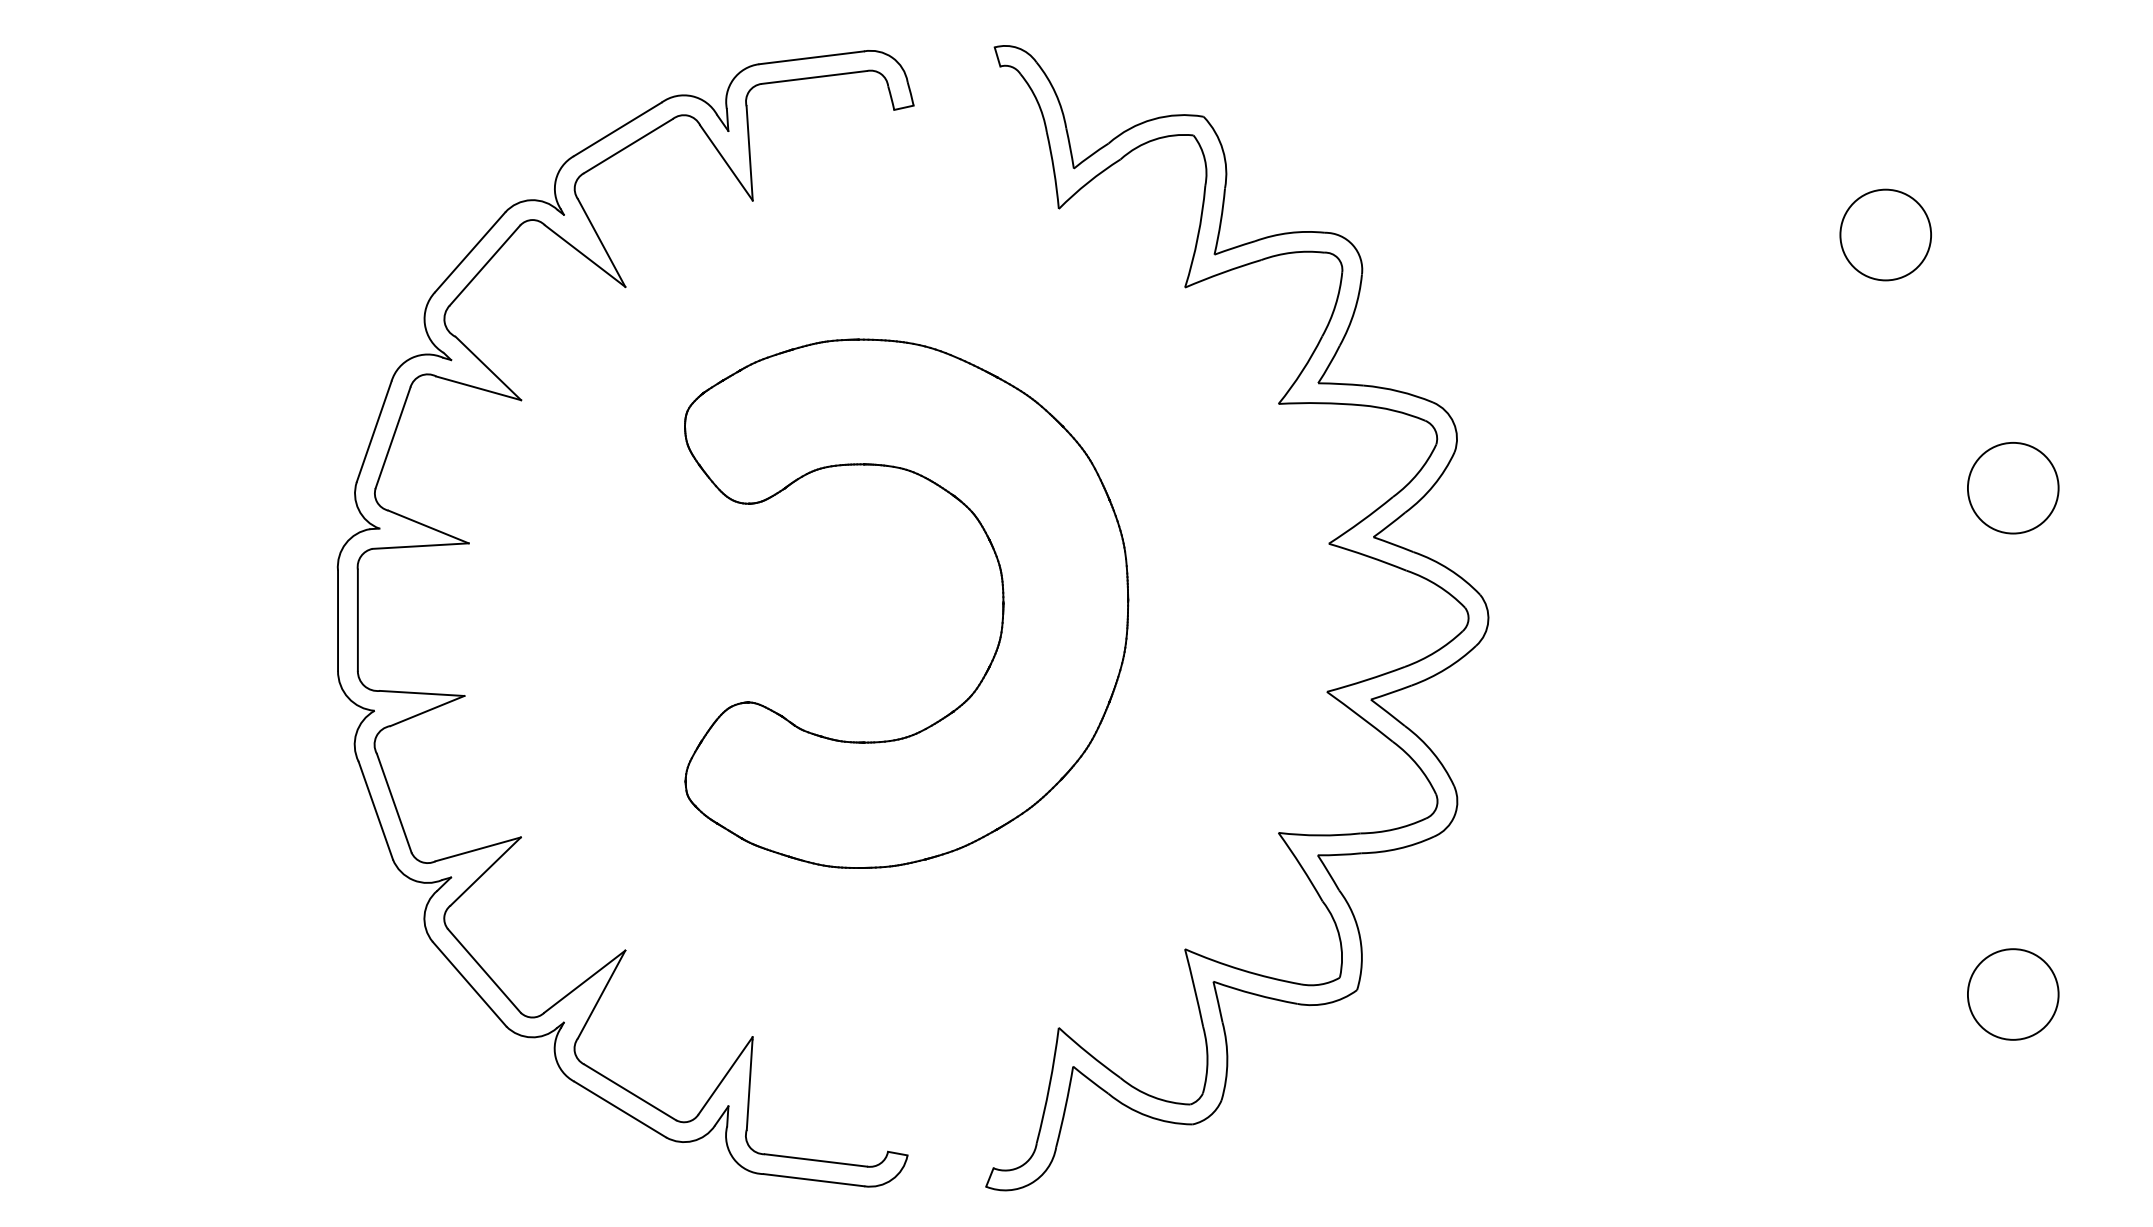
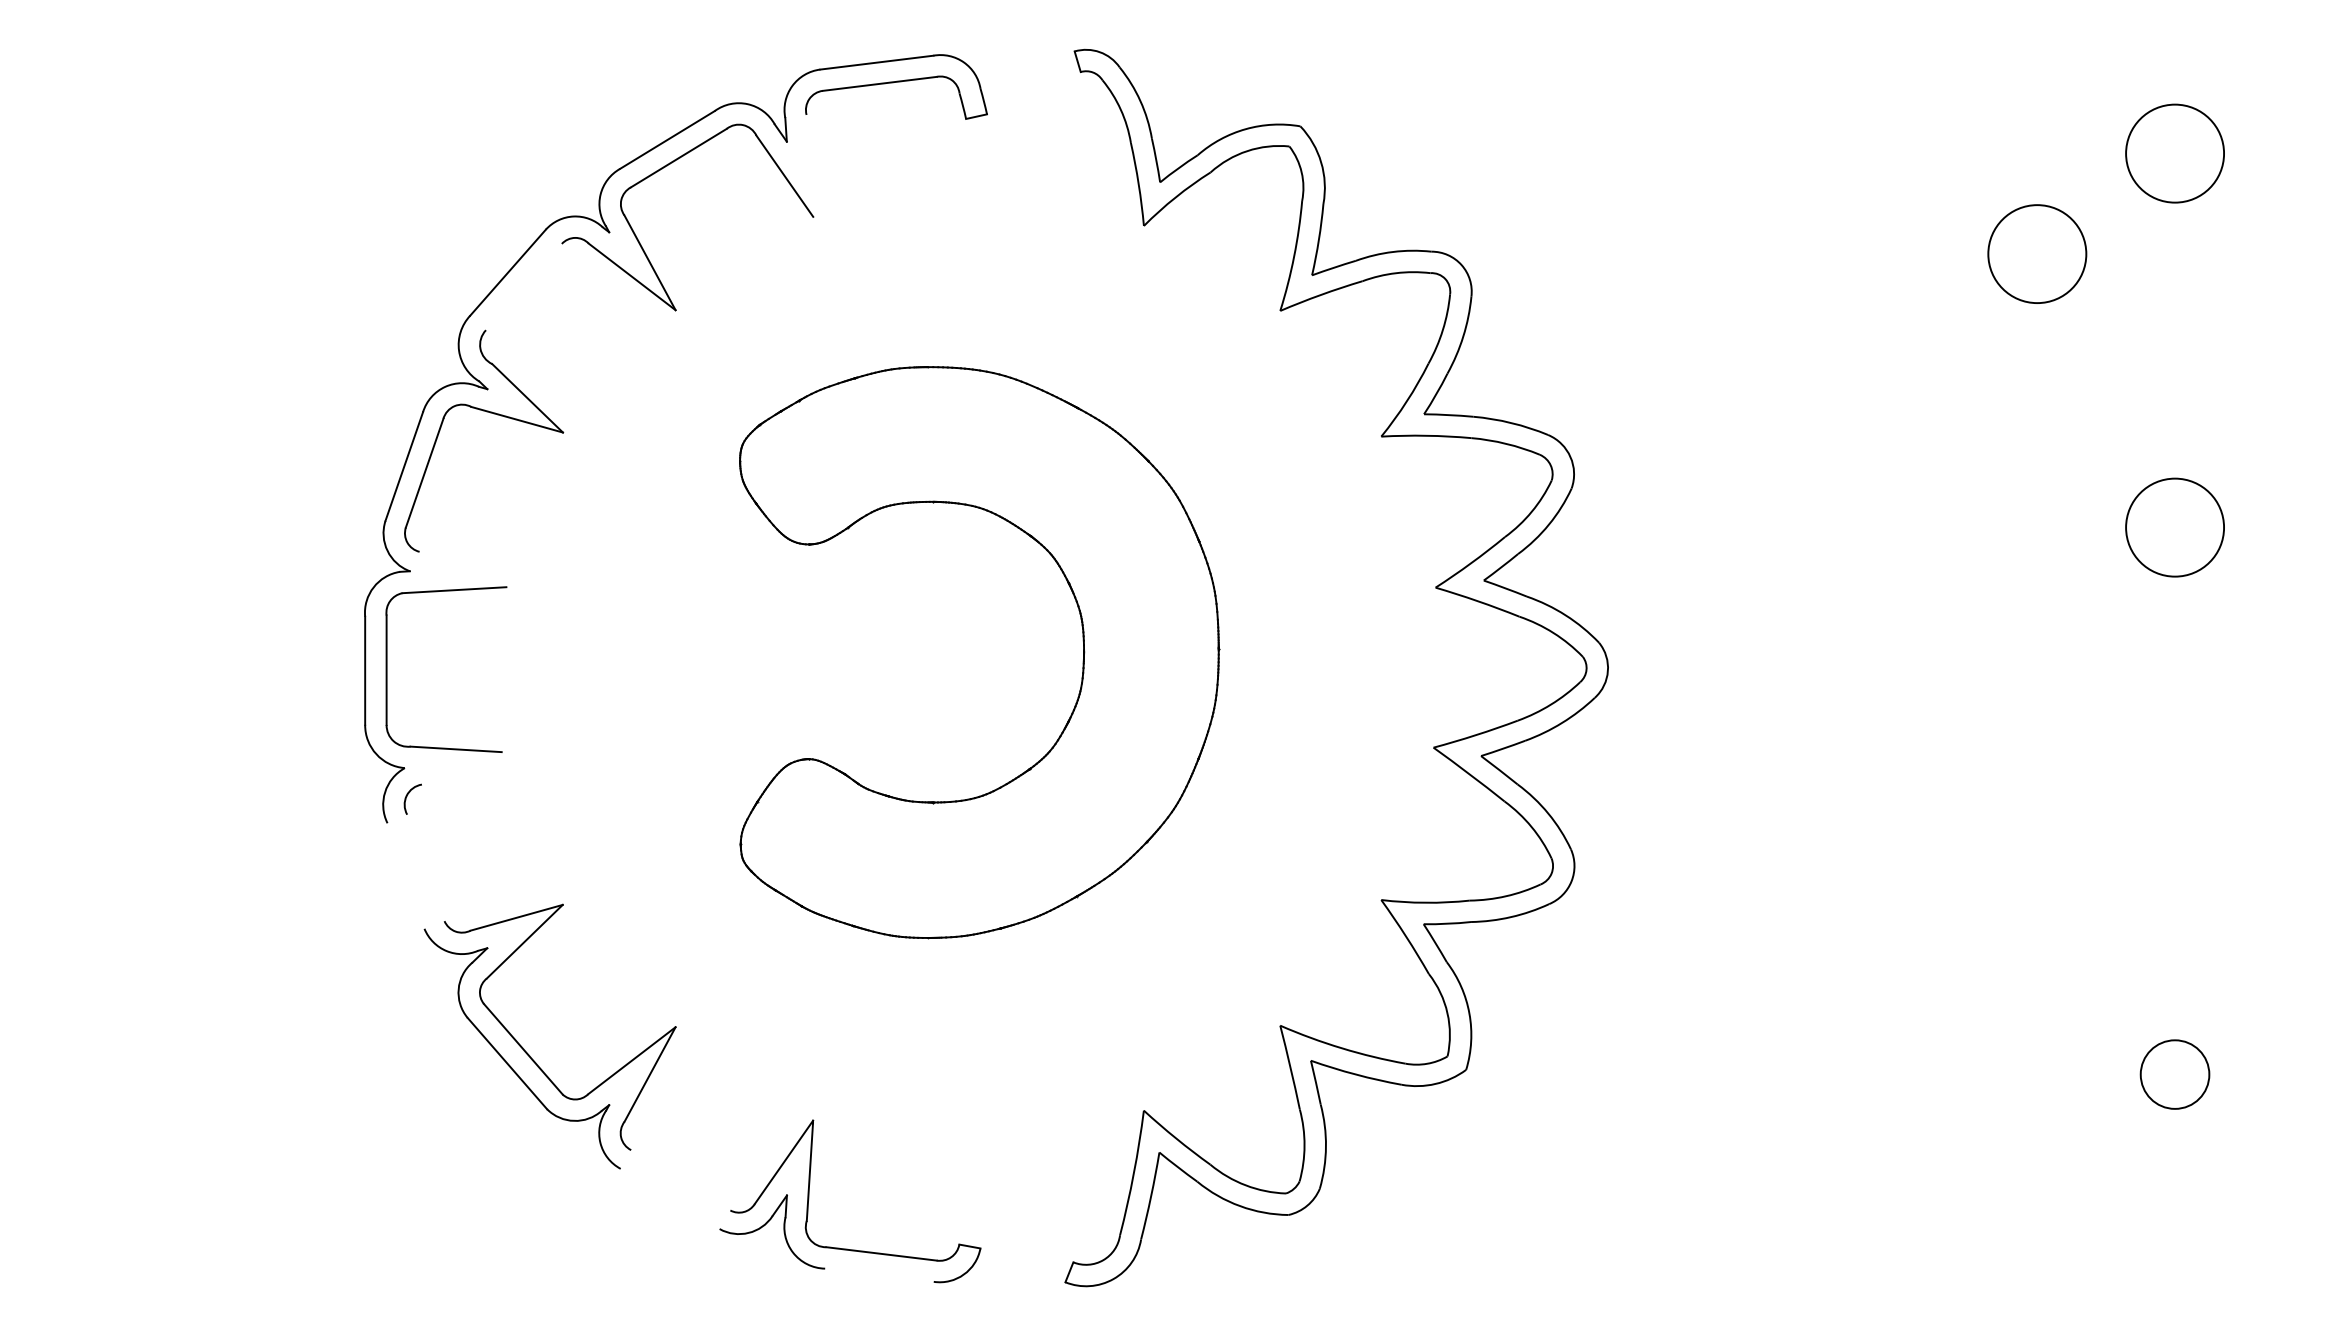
circle: (2012, 141) -> (2174, 153), added
line: (749, 153) -> (809, 165), removed
line: (484, 265) -> (523, 286), removed
line: (428, 526) -> (462, 569), removed
line: (427, 711) -> (461, 768), removed
line: (393, 802) -> (425, 867), removed
line: (375, 810) -> (405, 875), removed
circle: (2012, 994) -> (2174, 1074), size x0.7
line: (629, 1092) -> (680, 1180), removed
line: (619, 1109) -> (669, 1198), removed
line: (814, 1179) -> (879, 1274), removed

